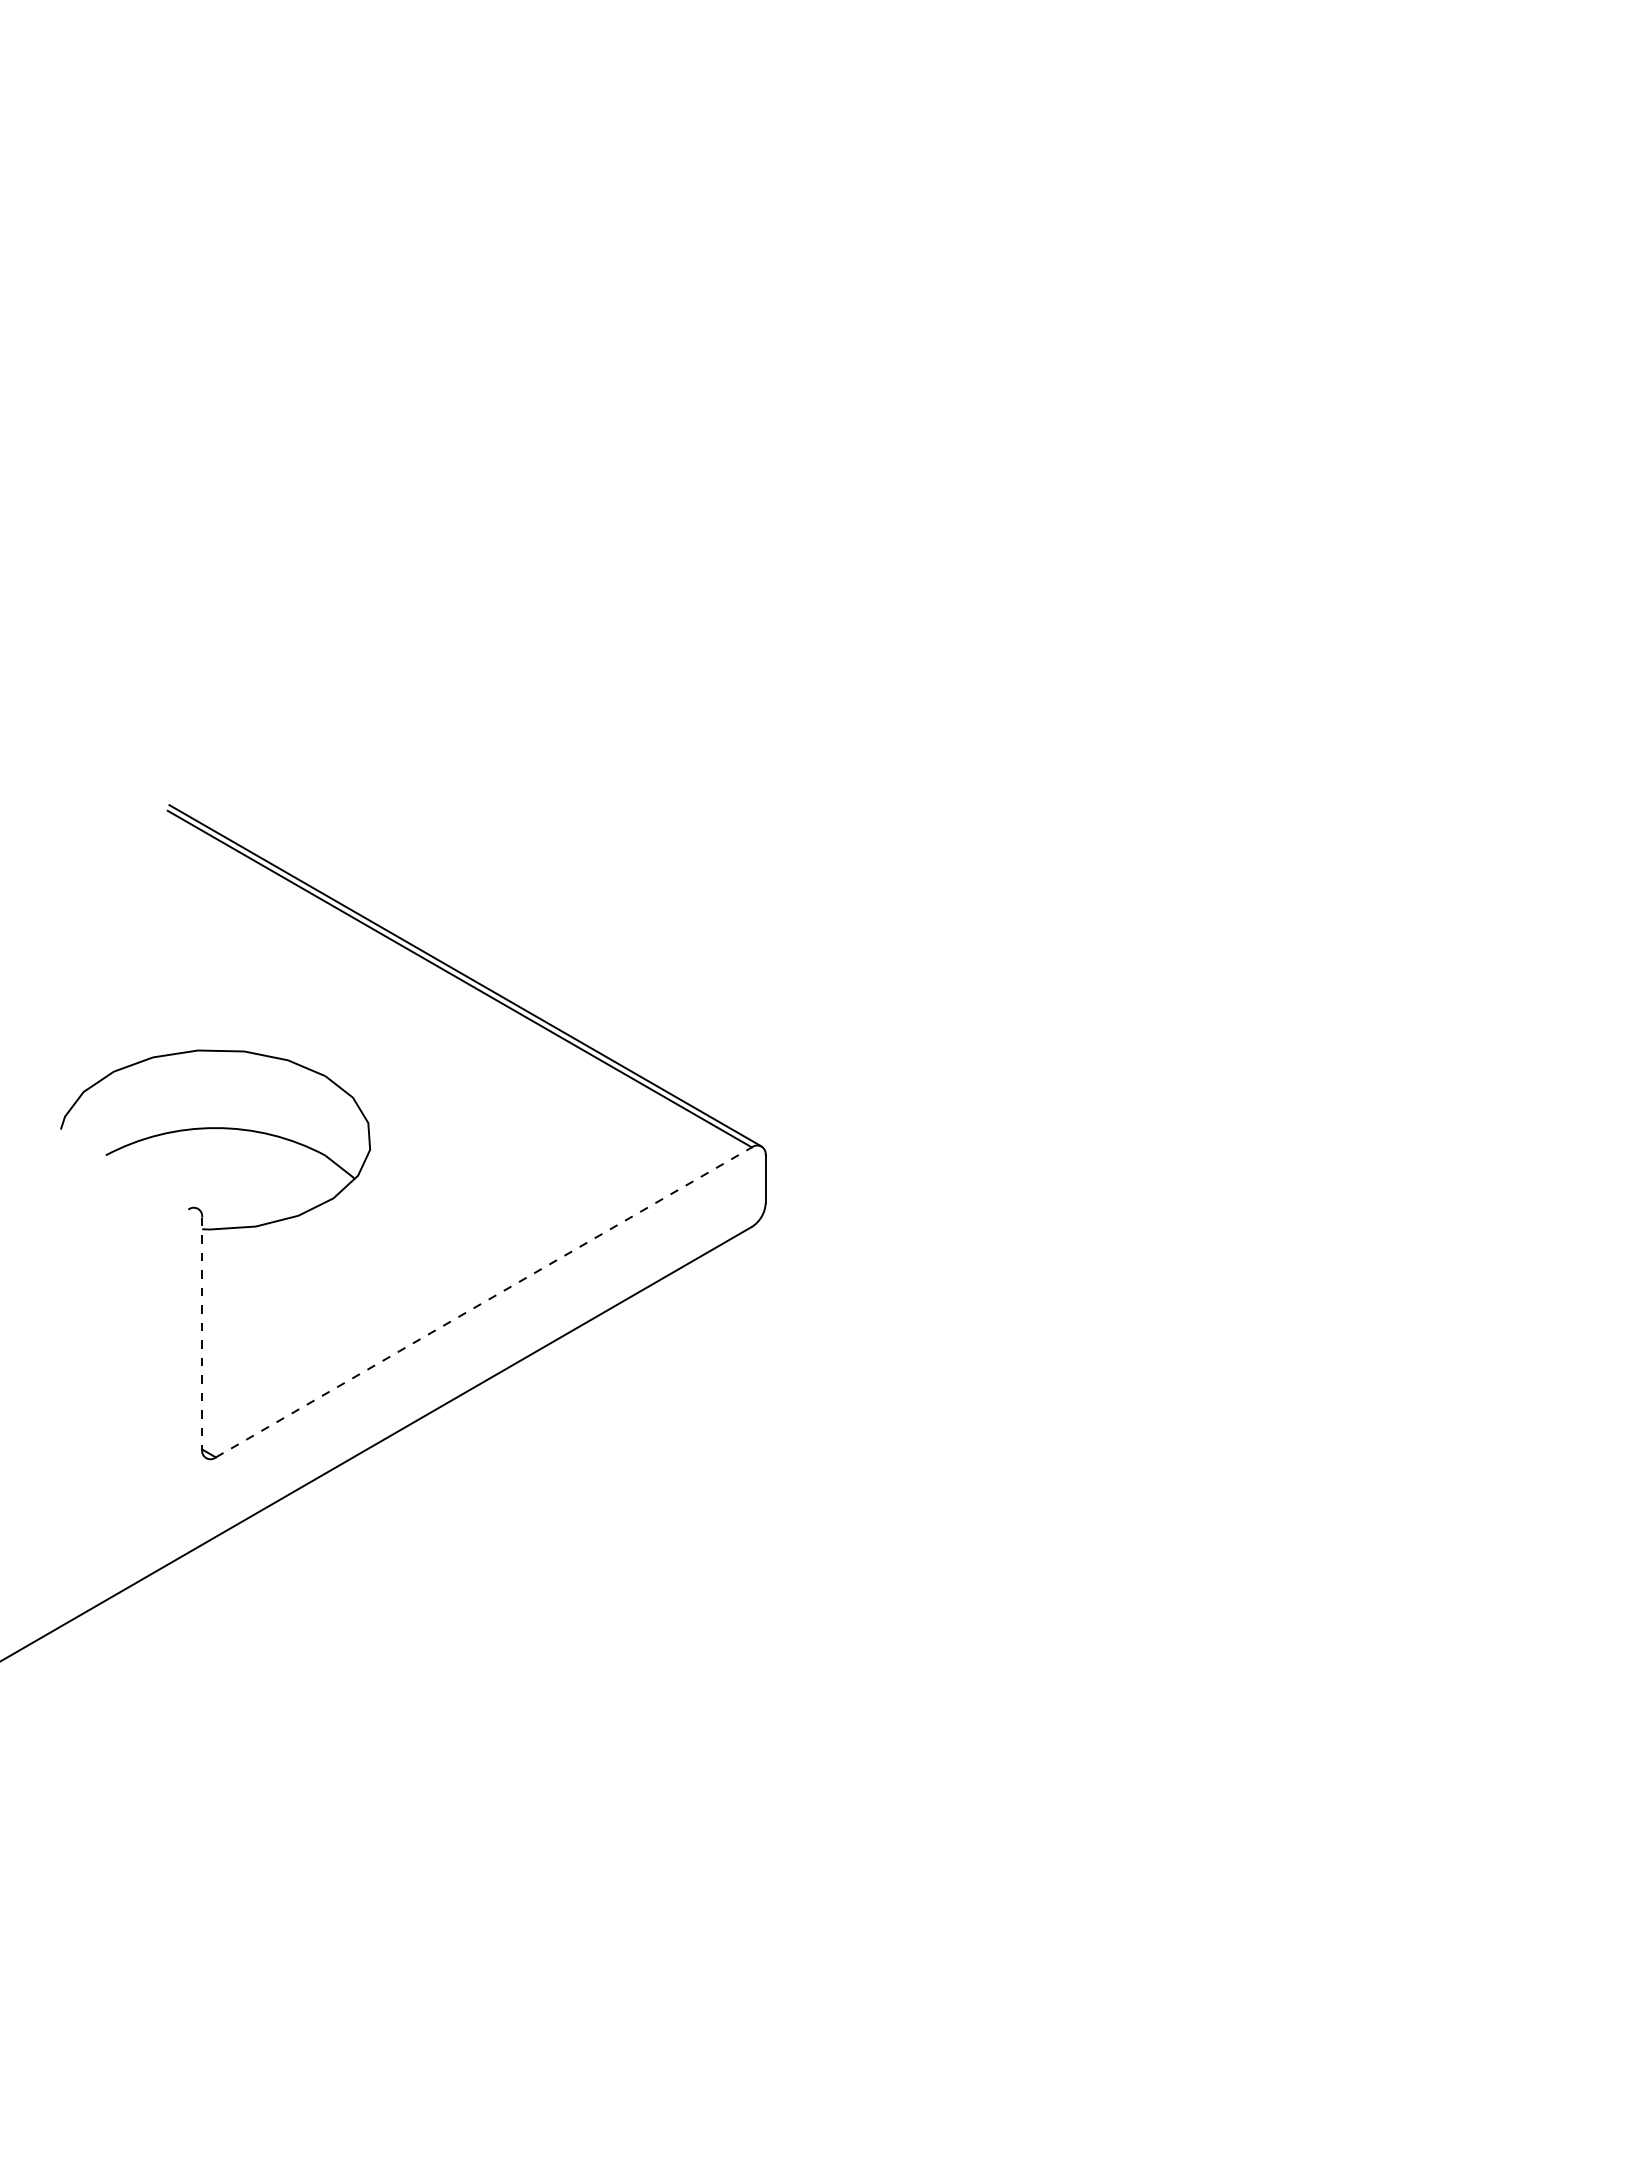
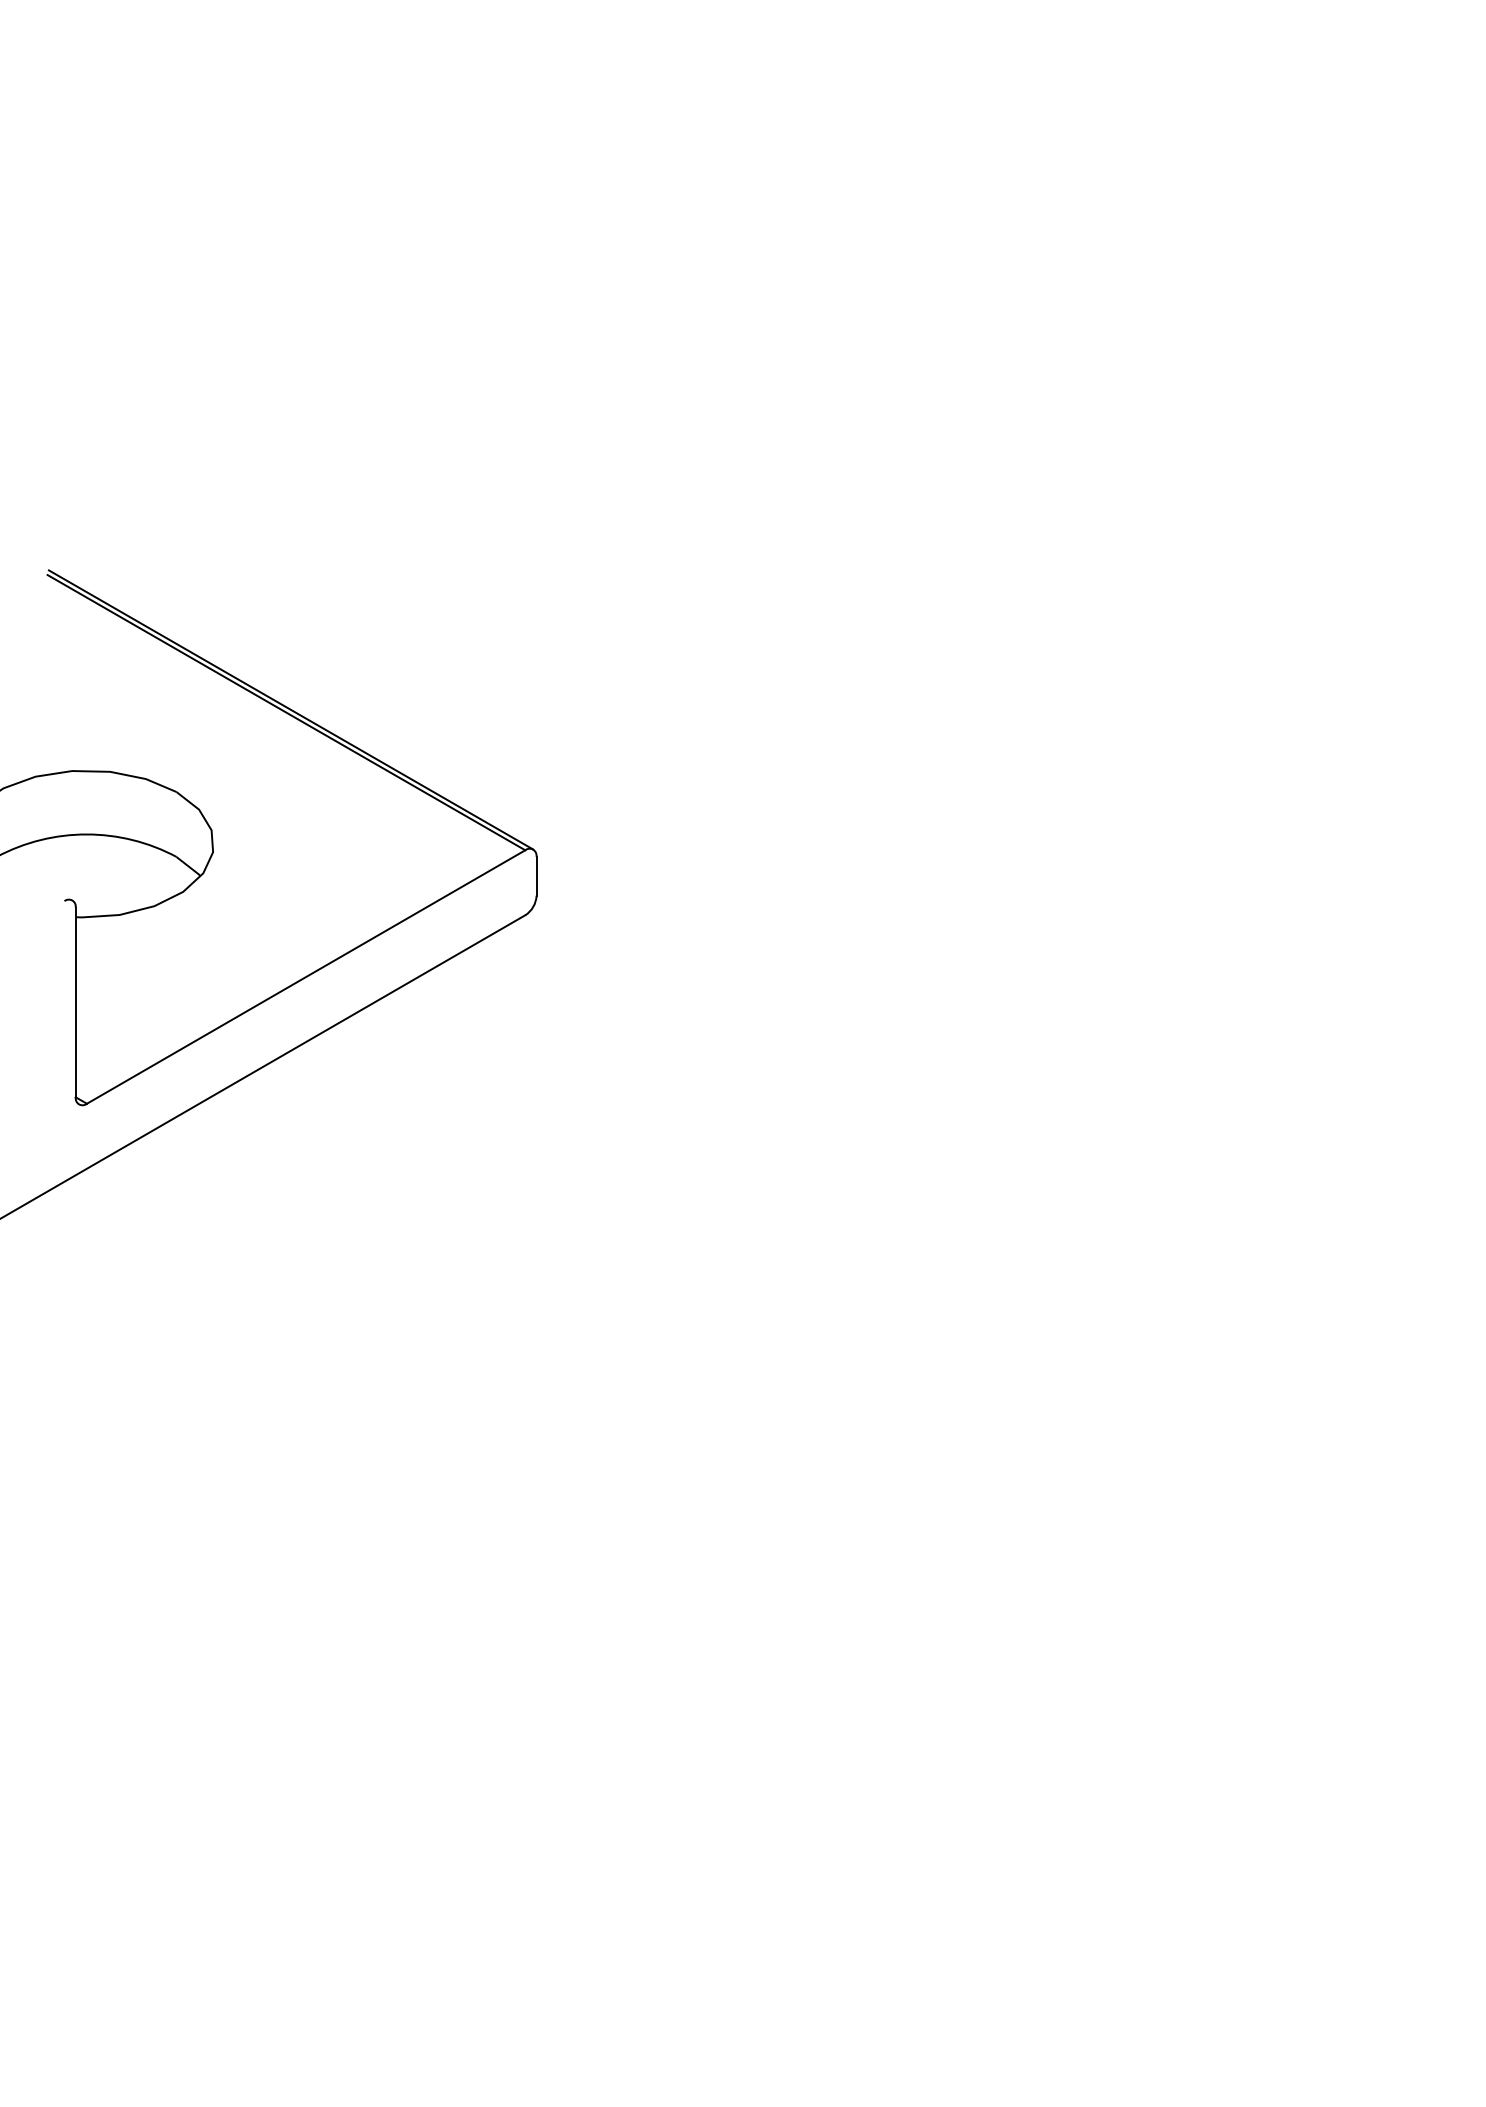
line: (484, 1301) -> (306, 976), dashed -> solid
line: (201, 1333) -> (75, 1002), dashed -> solid

